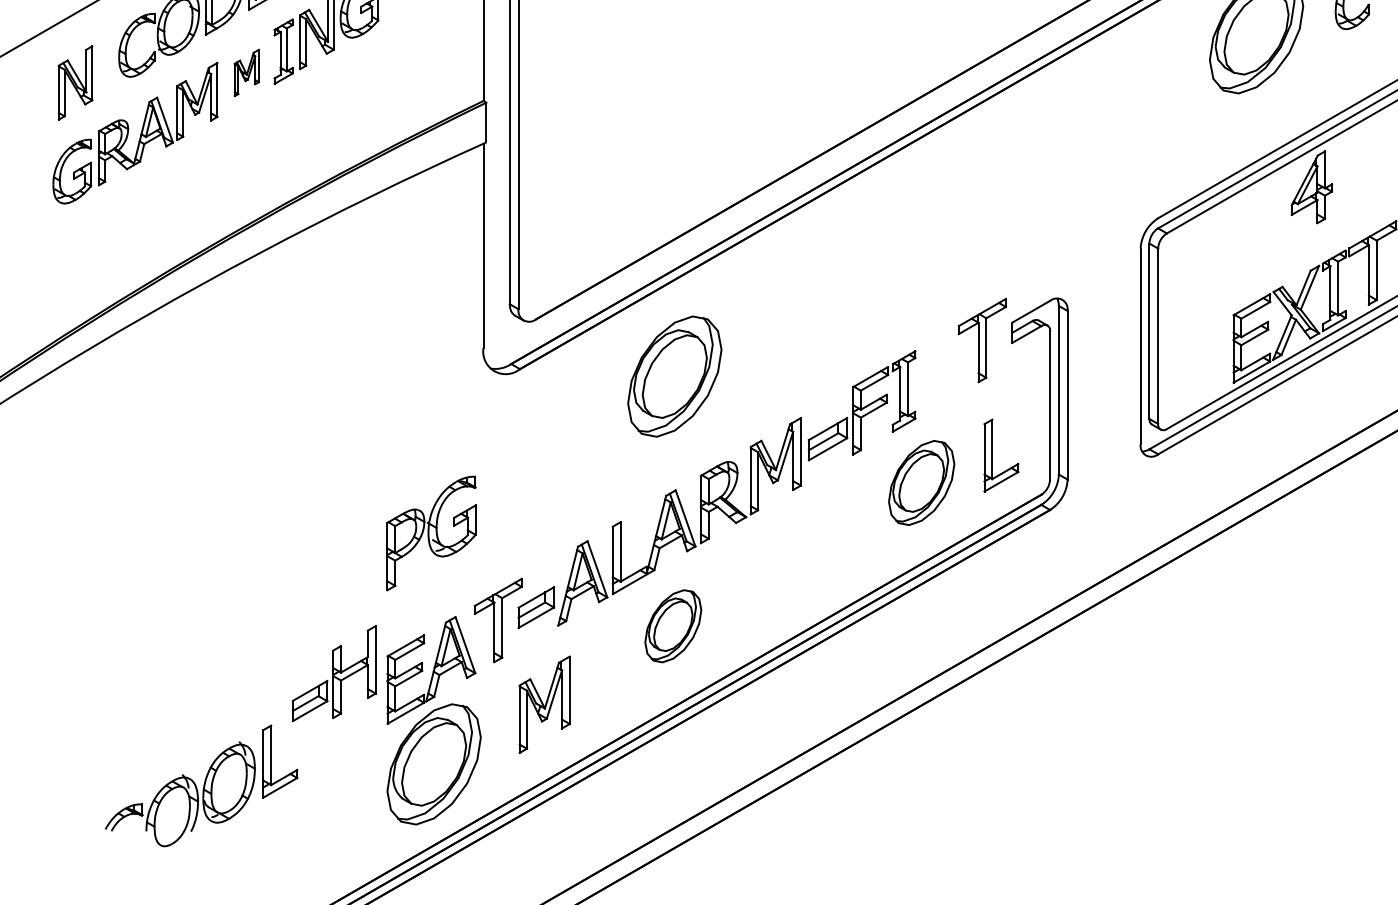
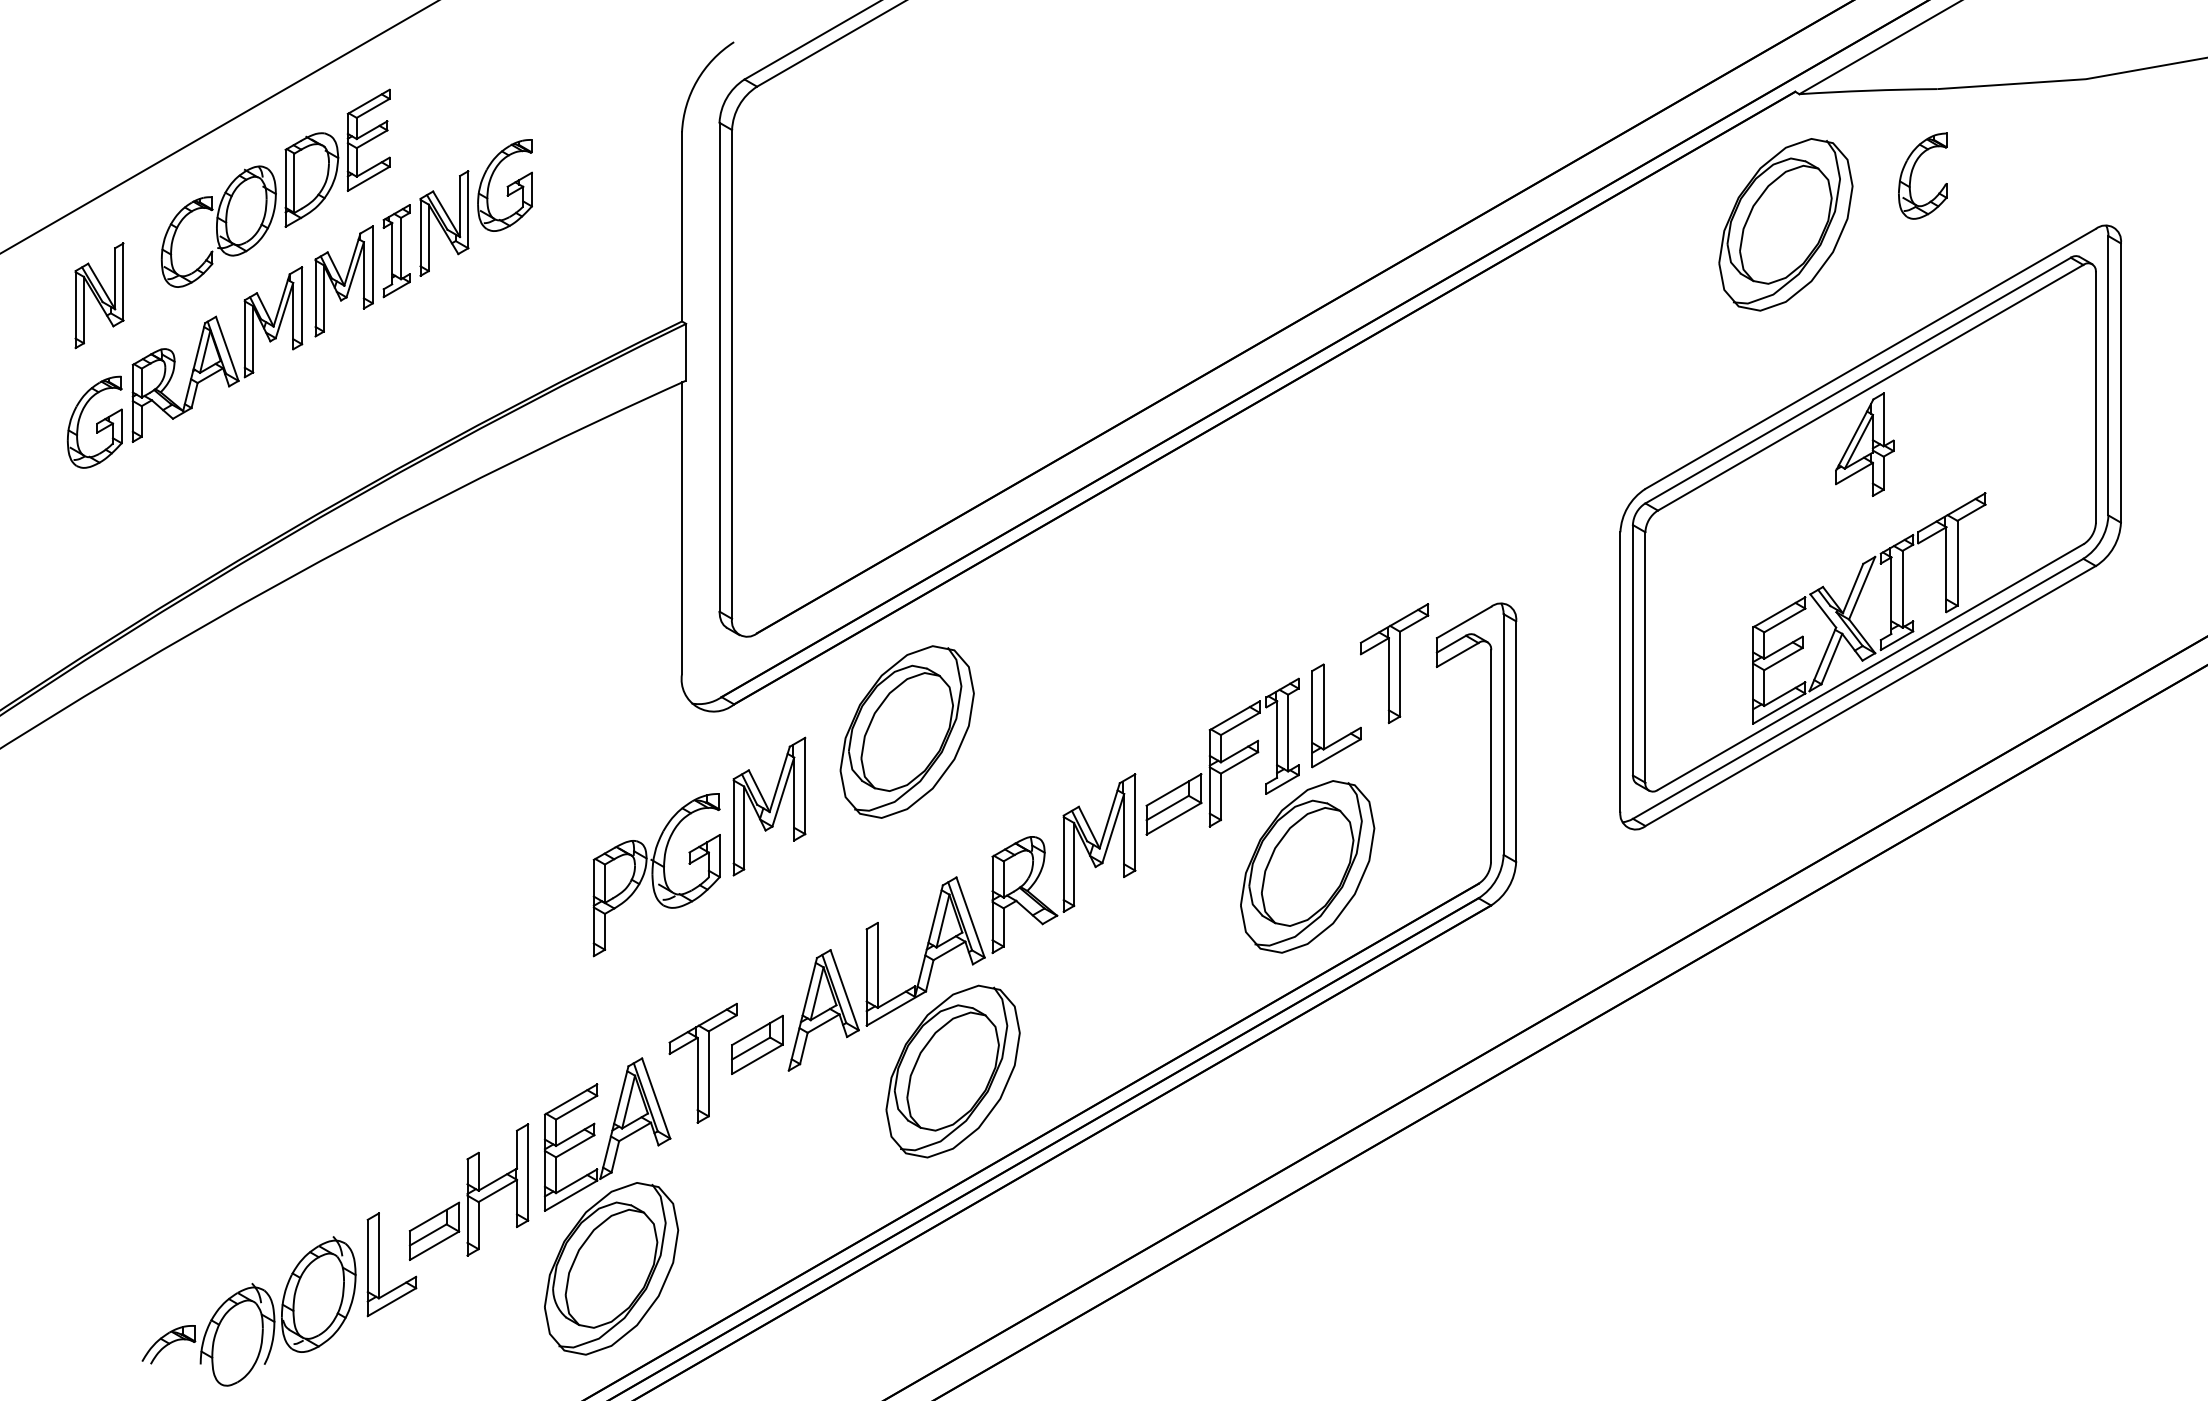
part: (246, 73) -> (343, 281), size x1.67
part: (674, 376) -> (906, 731), moved
part: (992, 455) -> (1324, 715), moved
part: (921, 482) -> (1307, 866), size x1.43
part: (431, 533) -> (656, 875), moved
part: (672, 626) -> (952, 1071), size x1.67
part: (333, 673) -> (468, 1191), moved
part: (544, 704) -> (769, 806), moved

